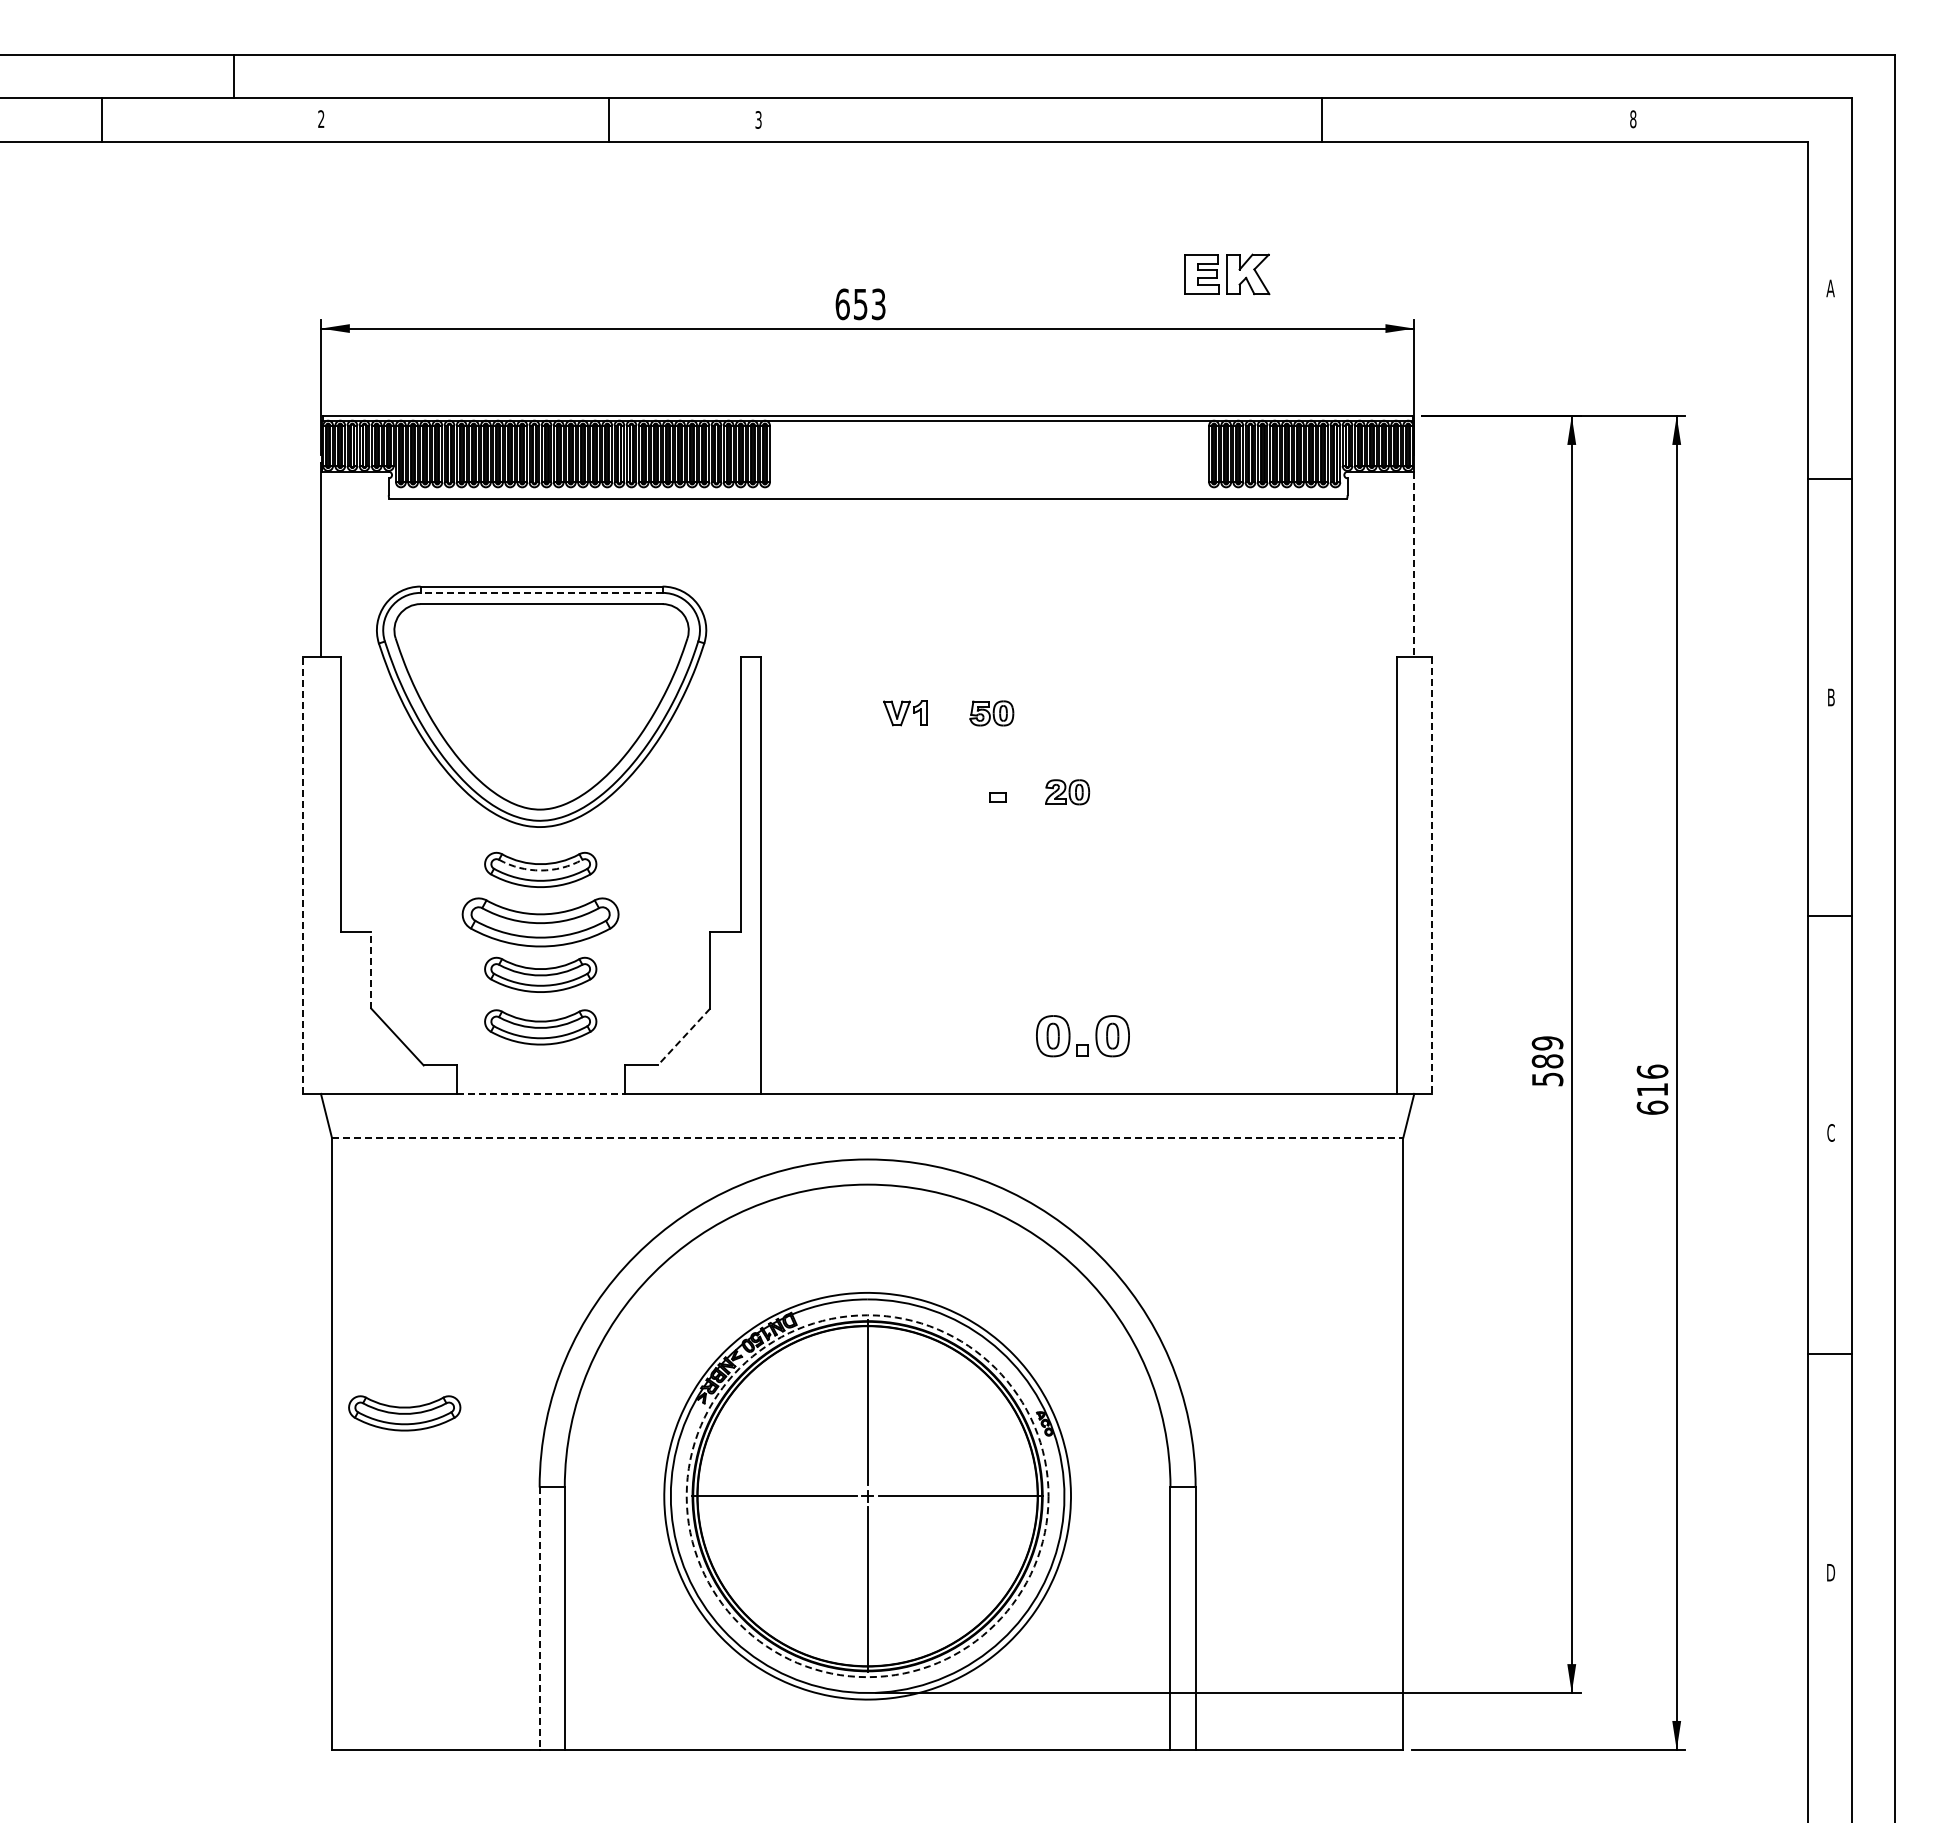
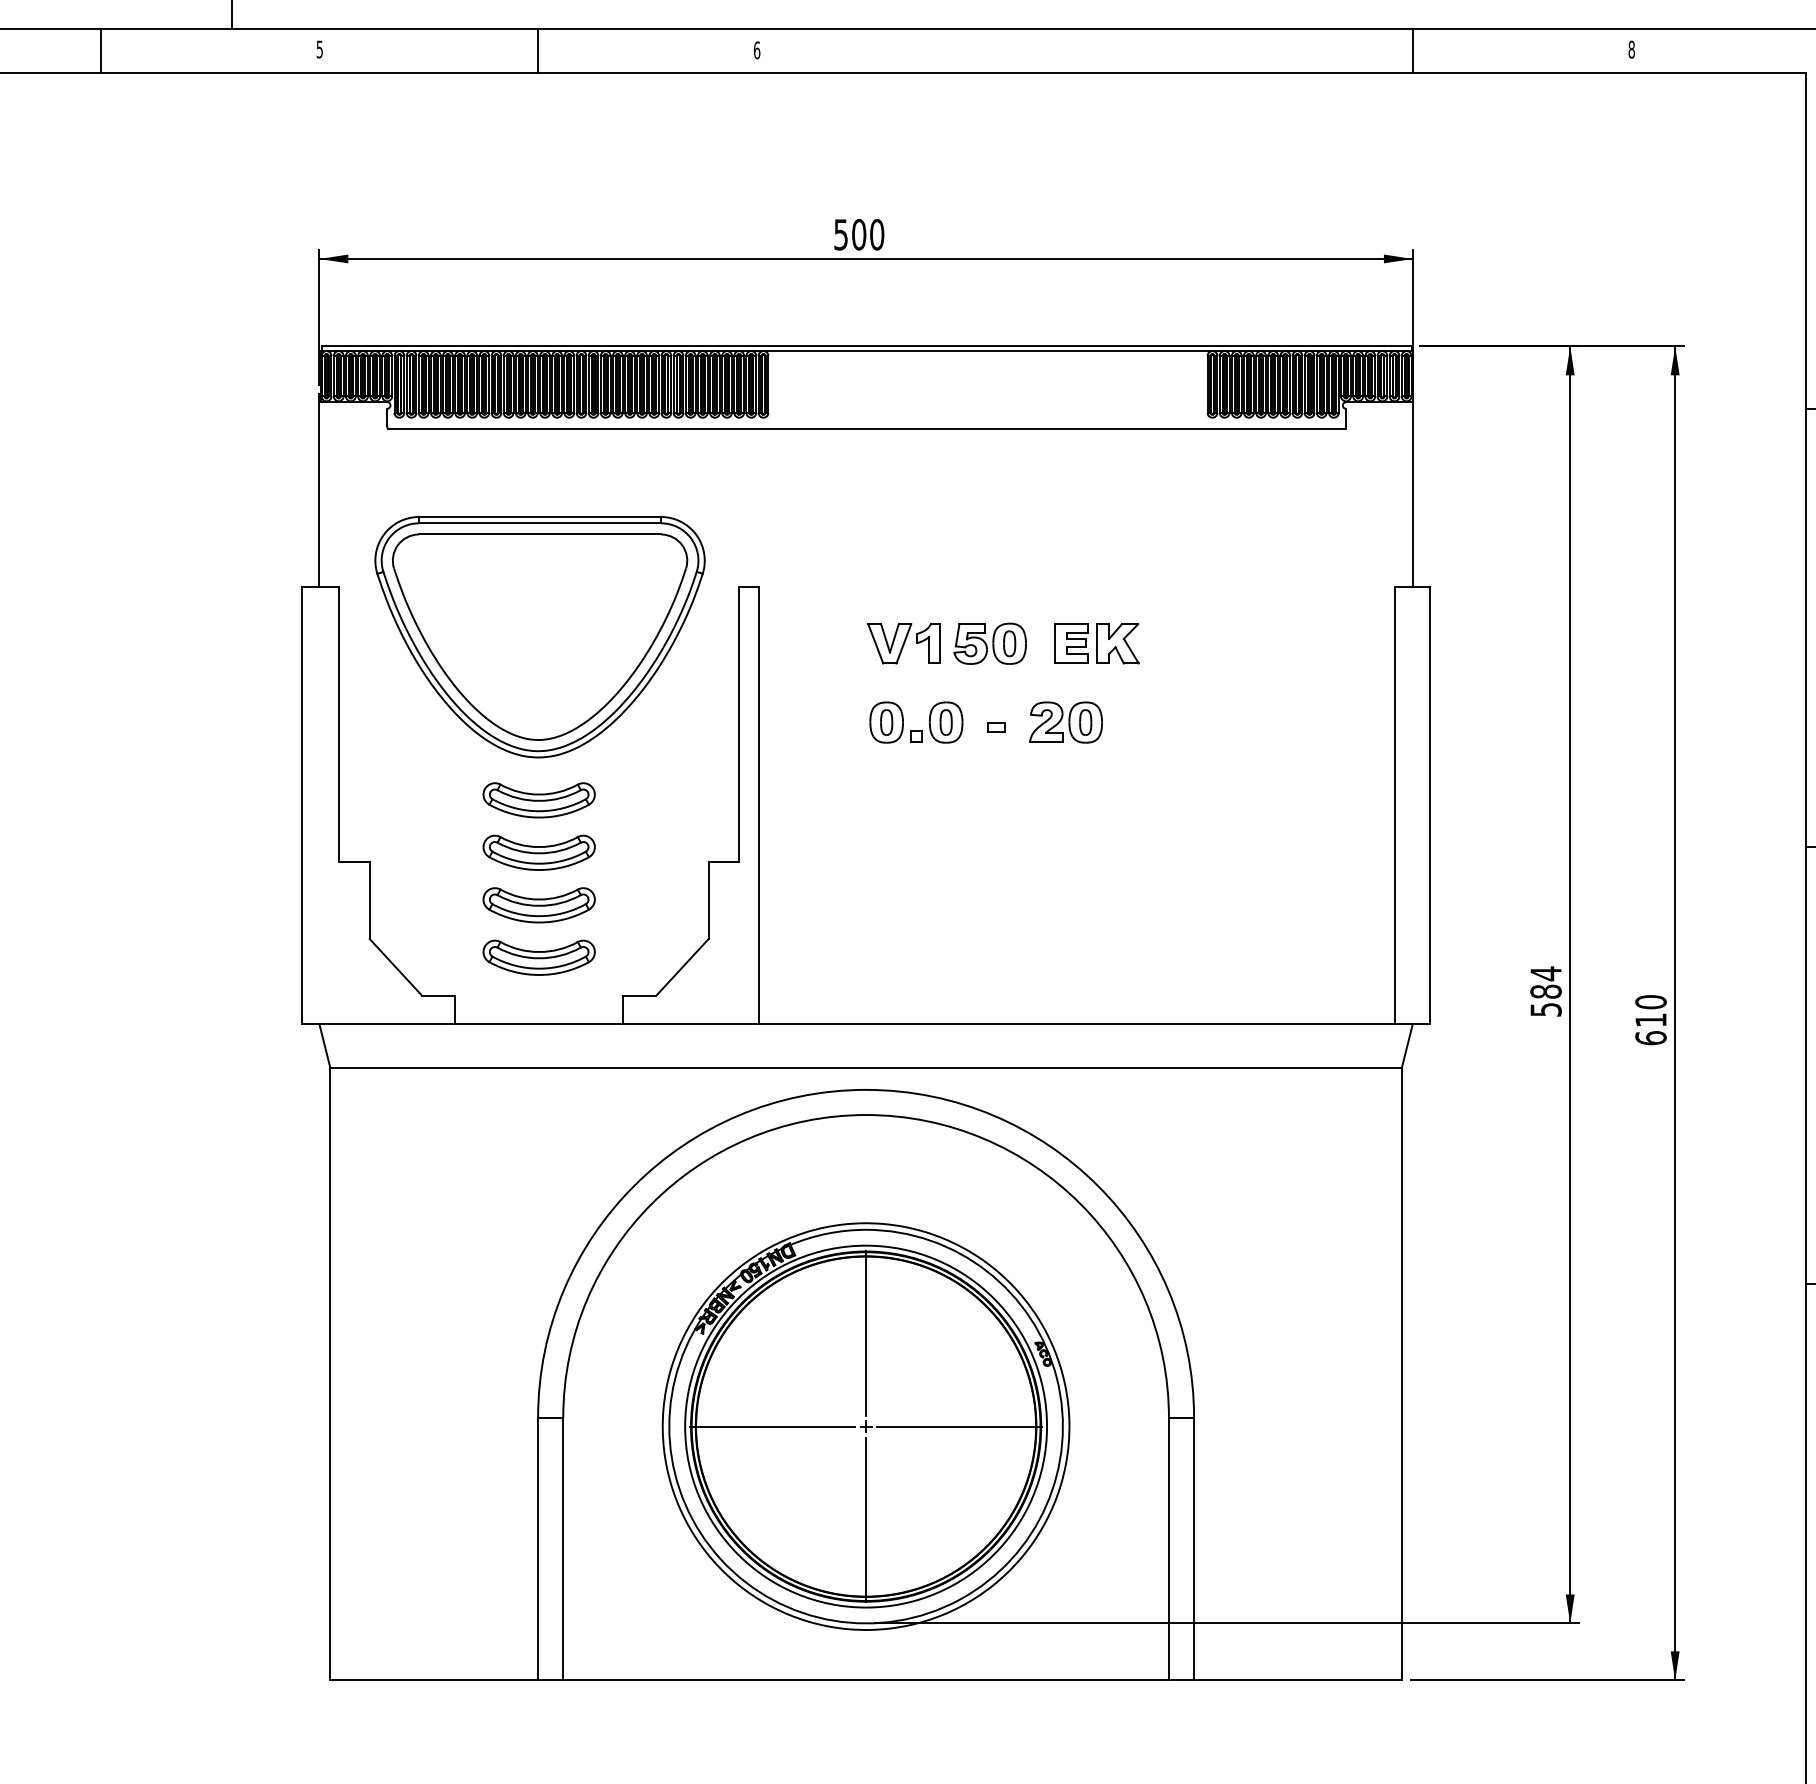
text: (321, 119) -> (319, 49), 2 -> 5
text: (758, 119) -> (756, 49), 3 -> 6
line: (608, 120) -> (537, 50), moved
line: (1322, 120) -> (1412, 50), moved
part: (1227, 274) -> (1096, 643), moved
text: (860, 304) -> (858, 234), 653 -> 500
line: (1414, 564) -> (1412, 494), dashed -> solid
line: (541, 592) -> (539, 522), dashed -> solid
part: (905, 713) -> (903, 643), size x1.67
part: (991, 713) -> (989, 643), size x1.67
part: (1067, 792) -> (1065, 722), size x1.67
arc: (540, 870) -> (538, 800), dashed -> solid
line: (303, 875) -> (301, 805), dashed -> solid
line: (1431, 875) -> (1429, 805), dashed -> solid
part: (540, 922) -> (538, 852), size x0.71
line: (371, 969) -> (369, 899), dashed -> solid
line: (683, 1037) -> (681, 967), dashed -> solid
text: (1547, 1043) -> (1545, 973), 589 -> 584
part: (1082, 1044) -> (915, 730), moved
text: (1652, 1071) -> (1650, 1001), 616 -> 610
line: (541, 1093) -> (539, 1023), dashed -> solid
line: (867, 1137) -> (865, 1067), dashed -> solid
part: (404, 1413) -> (402, 1343), removed
circle: (867, 1496) -> (865, 1426), dashed -> solid
line: (539, 1619) -> (537, 1549), dashed -> solid

